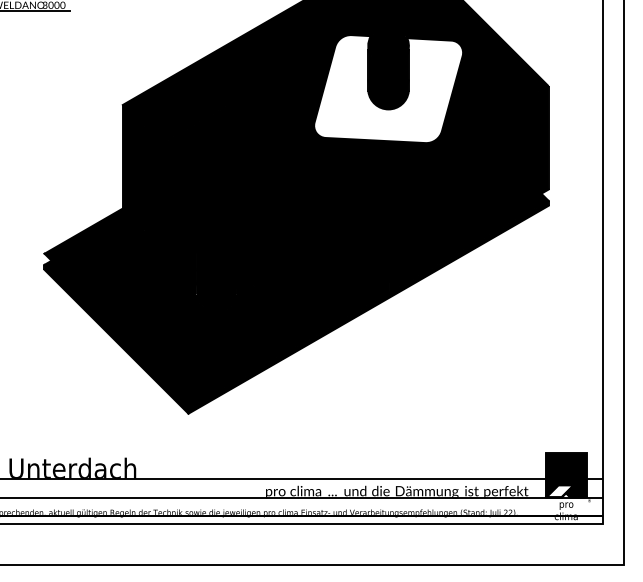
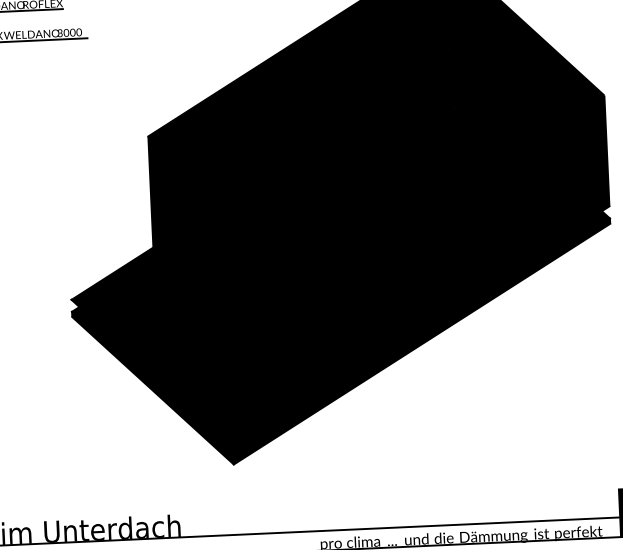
fill: (388, 89) -> (432, 106), added

